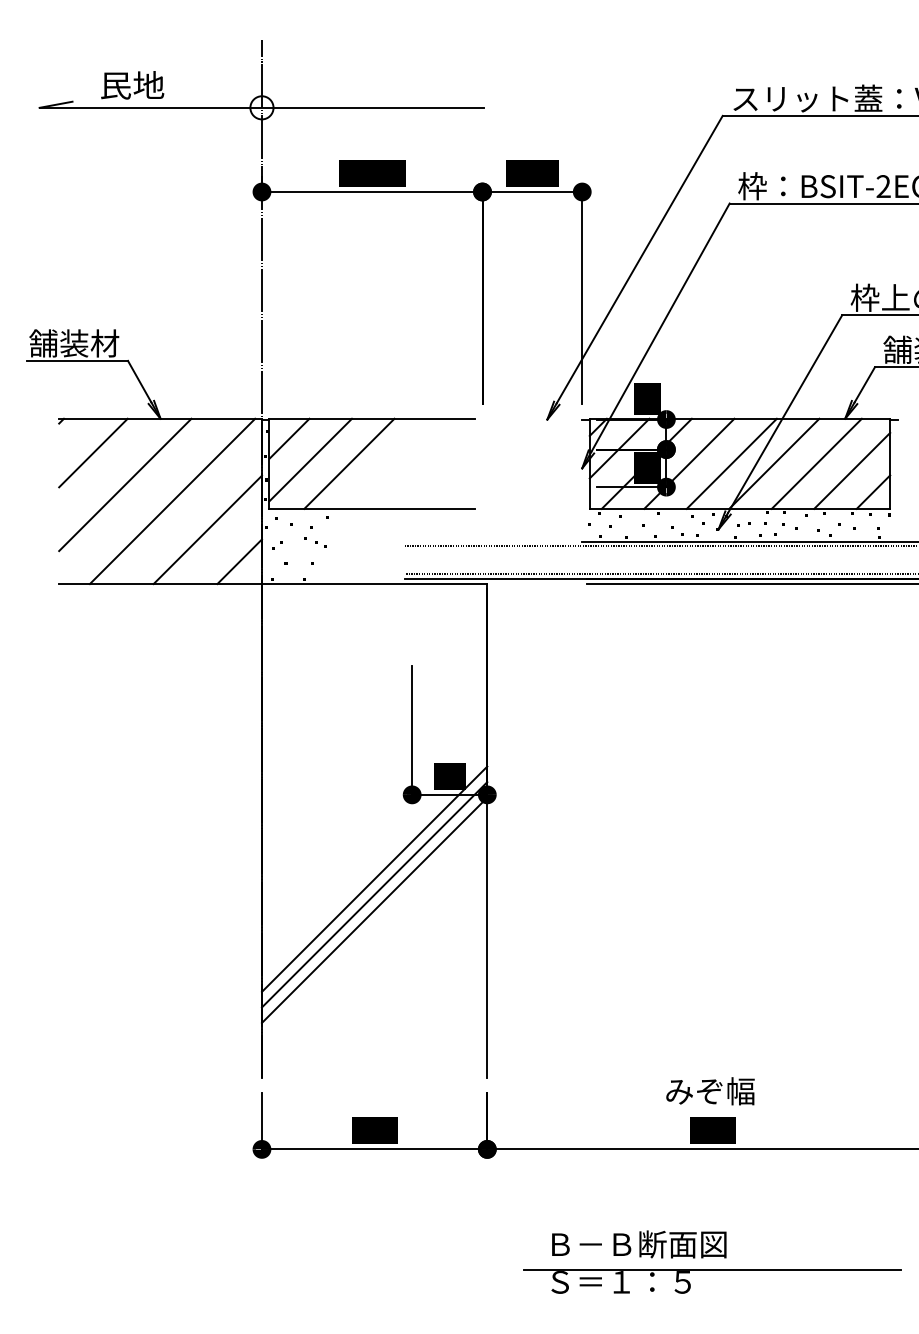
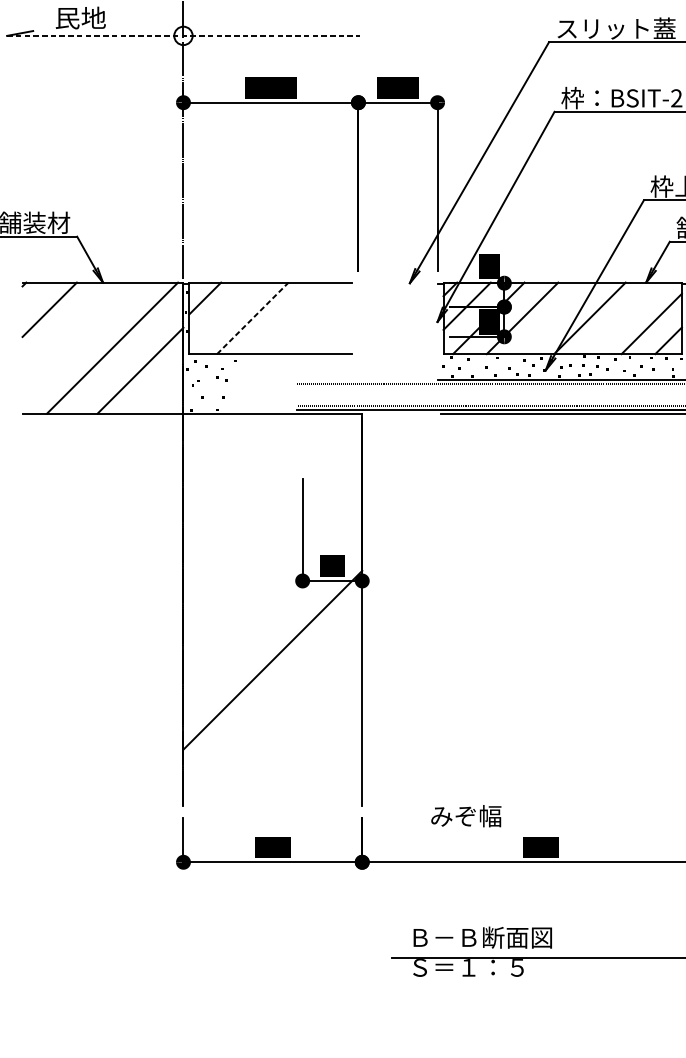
line: (262, 107) -> (183, 35), solid -> dashed
line: (310, 459) -> (221, 314), removed
line: (349, 463) -> (252, 318), solid -> dashed
line: (731, 463) -> (555, 318), removed
line: (816, 463) -> (623, 318), removed
line: (125, 484) -> (75, 334), removed
line: (239, 561) -> (165, 395), removed
line: (374, 878) -> (272, 647), removed
line: (374, 909) -> (272, 671), removed
text: (710, 1091) -> (466, 816), moved

